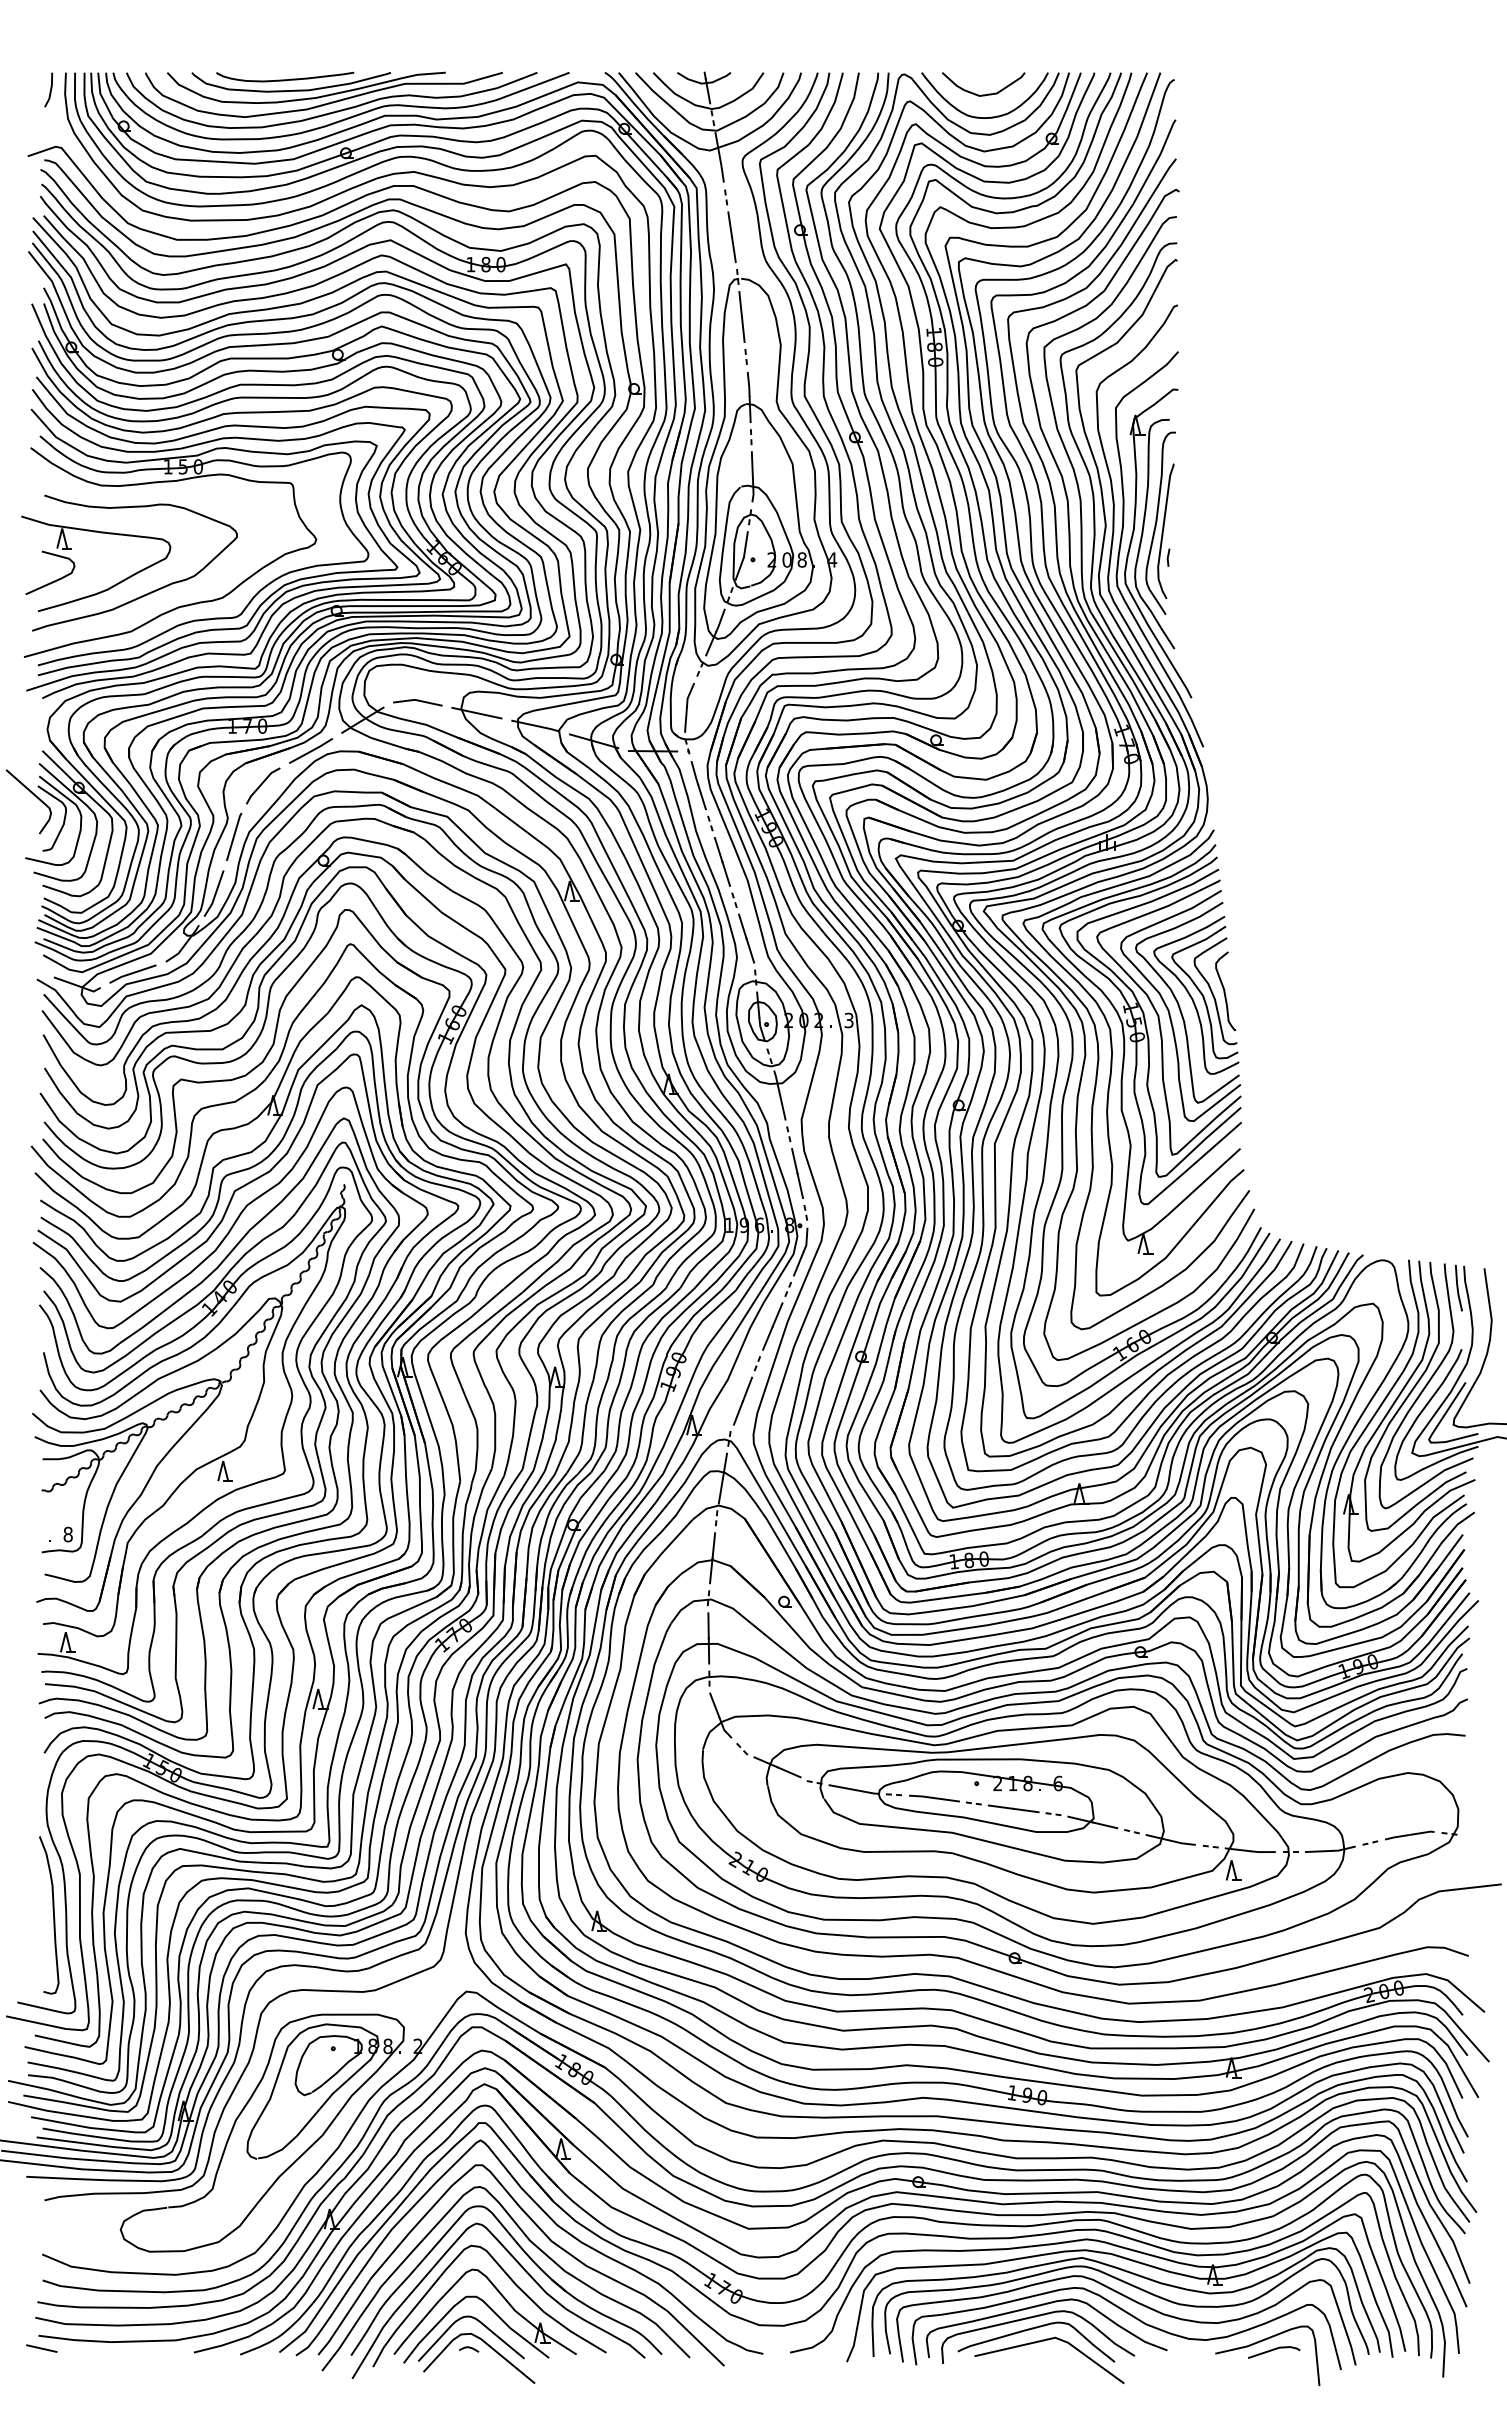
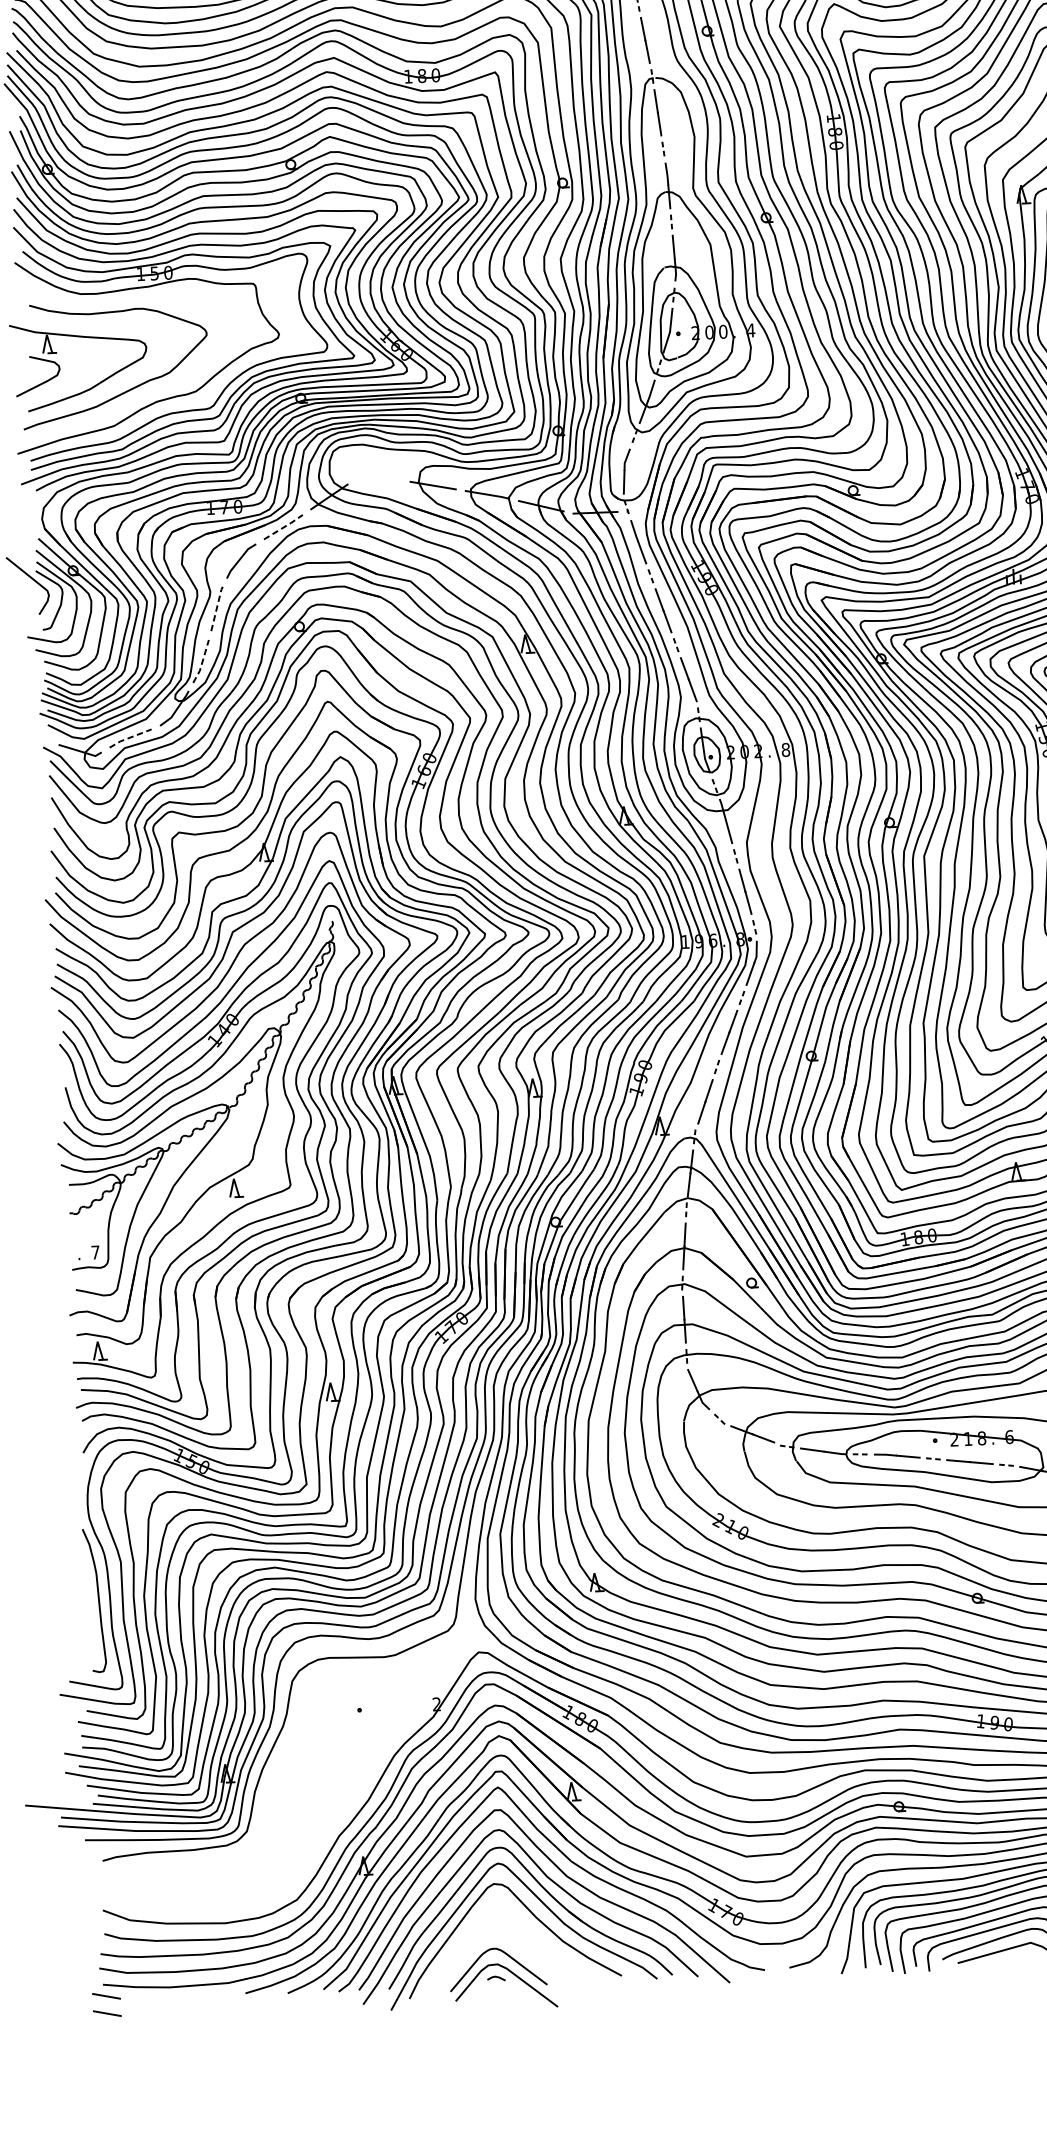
text: (801, 559) -> (722, 331), 8 -> 0
line: (417, 701) -> (378, 477), removed
line: (311, 750) -> (283, 526), solid -> dashed
line: (234, 836) -> (217, 608), solid -> dashed
line: (215, 894) -> (202, 662), solid -> dashed
line: (131, 973) -> (129, 737), solid -> dashed
text: (848, 1020) -> (785, 750), 3 -> 8
text: (67, 1534) -> (94, 1252), 8 -> 7
part: (261, 2132) -> (297, 1789), removed
part: (490, 2309) -> (514, 1941), removed
line: (41, 2367) -> (107, 2013), added

